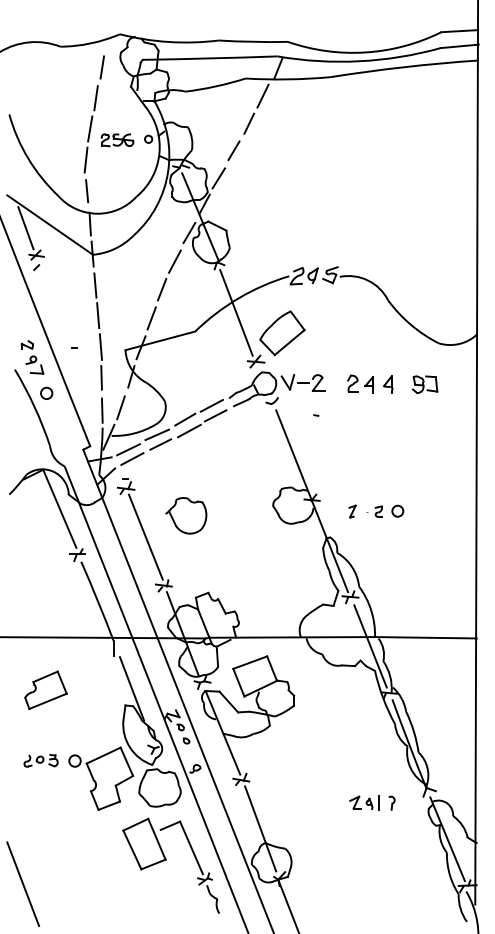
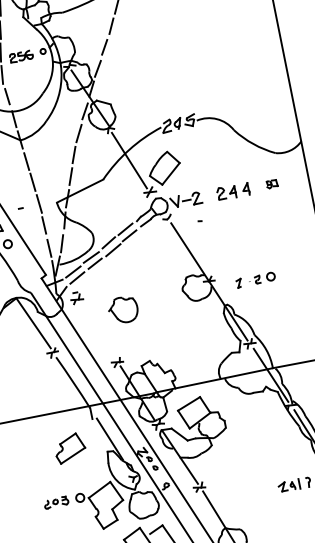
part: (425, 384) -> (272, 183), size x0.6
line: (145, 536) -> (97, 330), removed
part: (45, 689) -> (69, 447), moved

